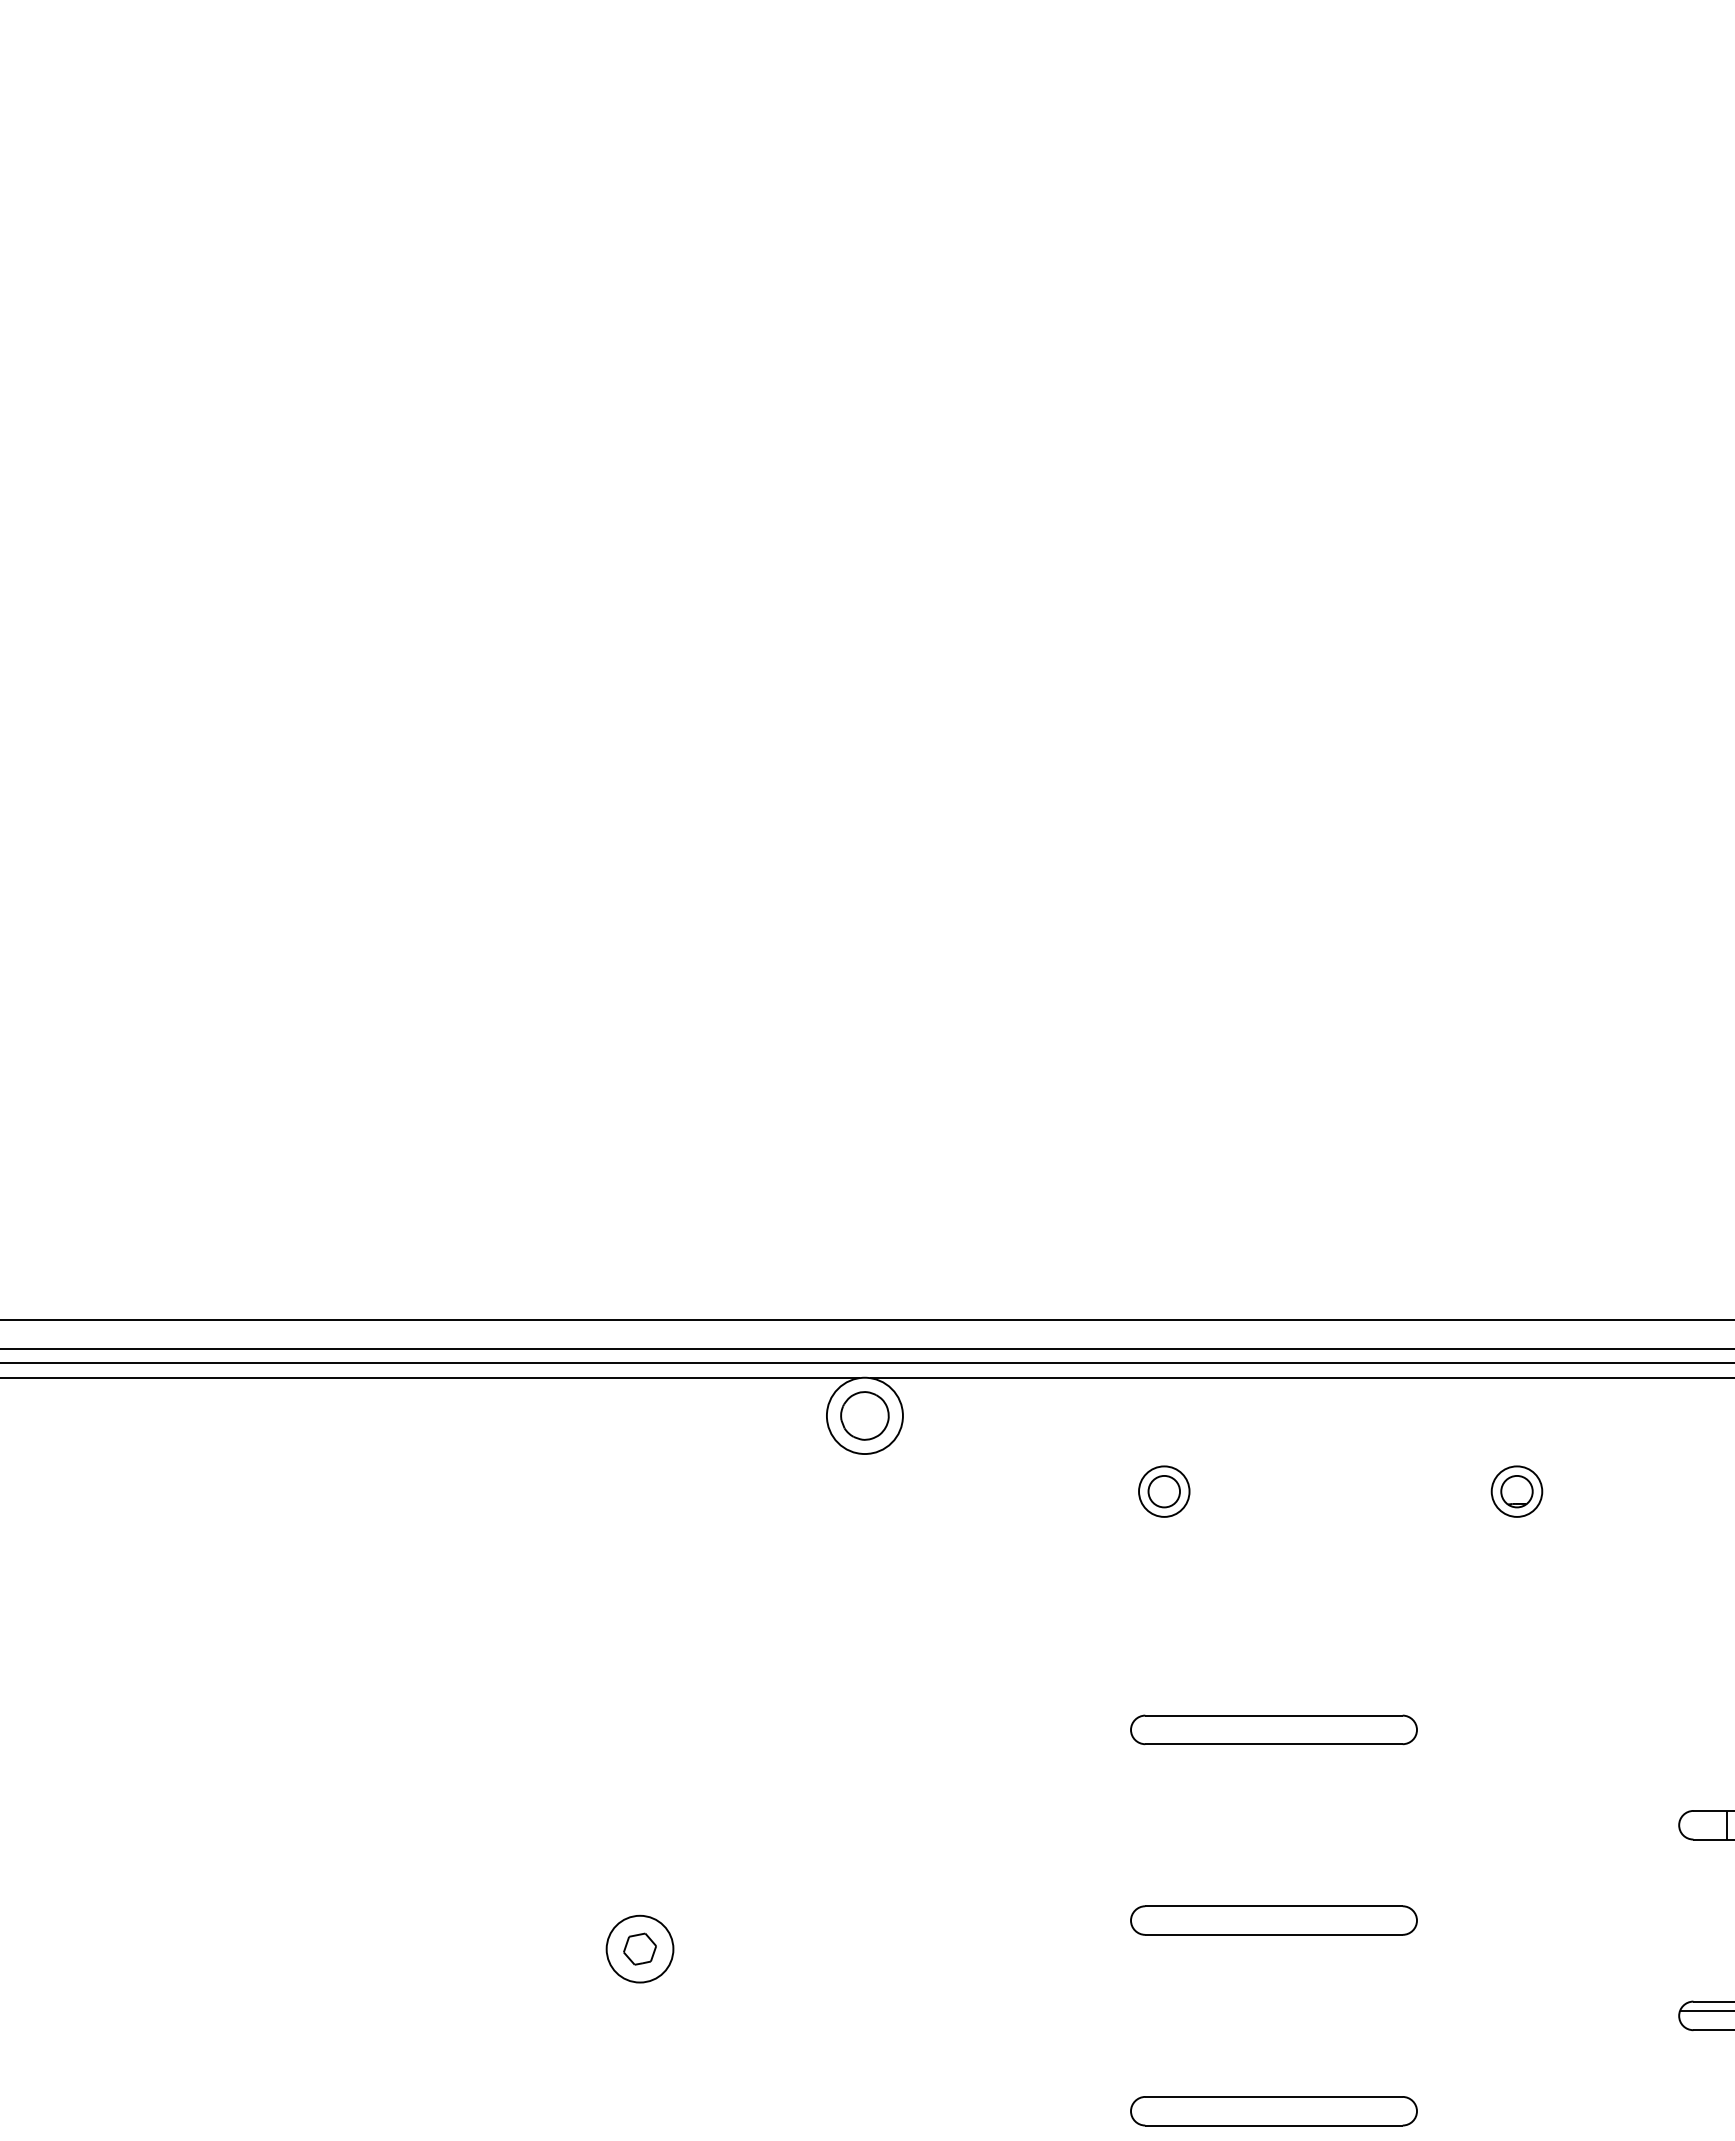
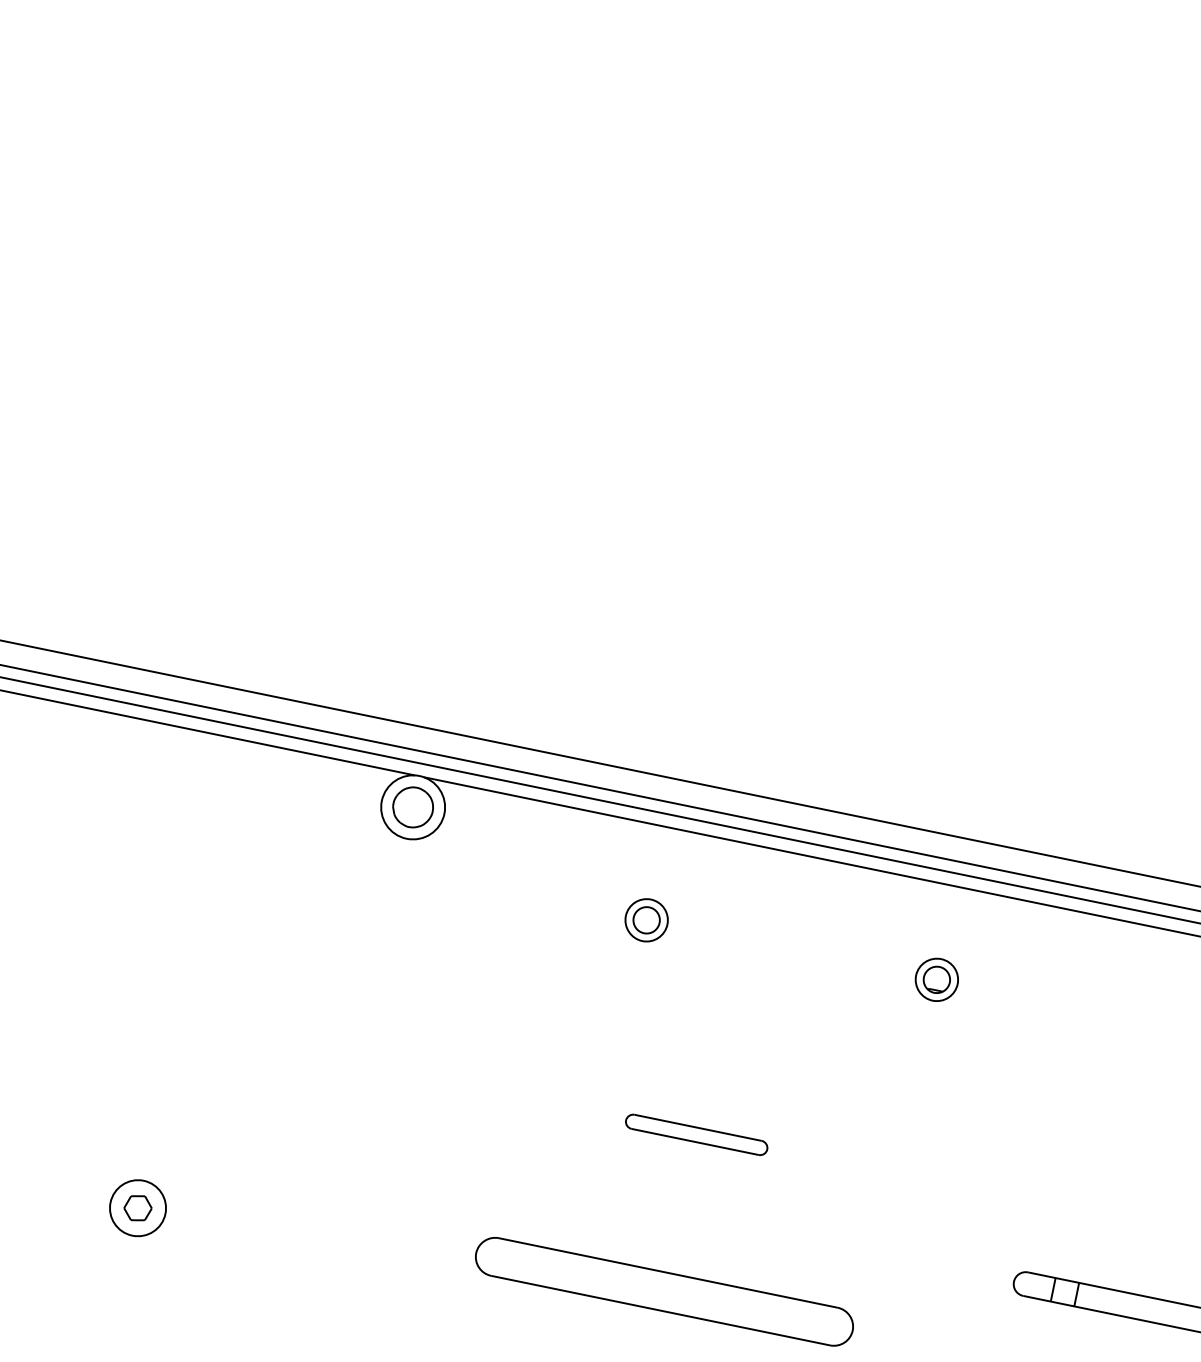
part: (1273, 1729) -> (696, 1134), size x0.6
part: (1273, 1920) -> (664, 1291), size x1.6

